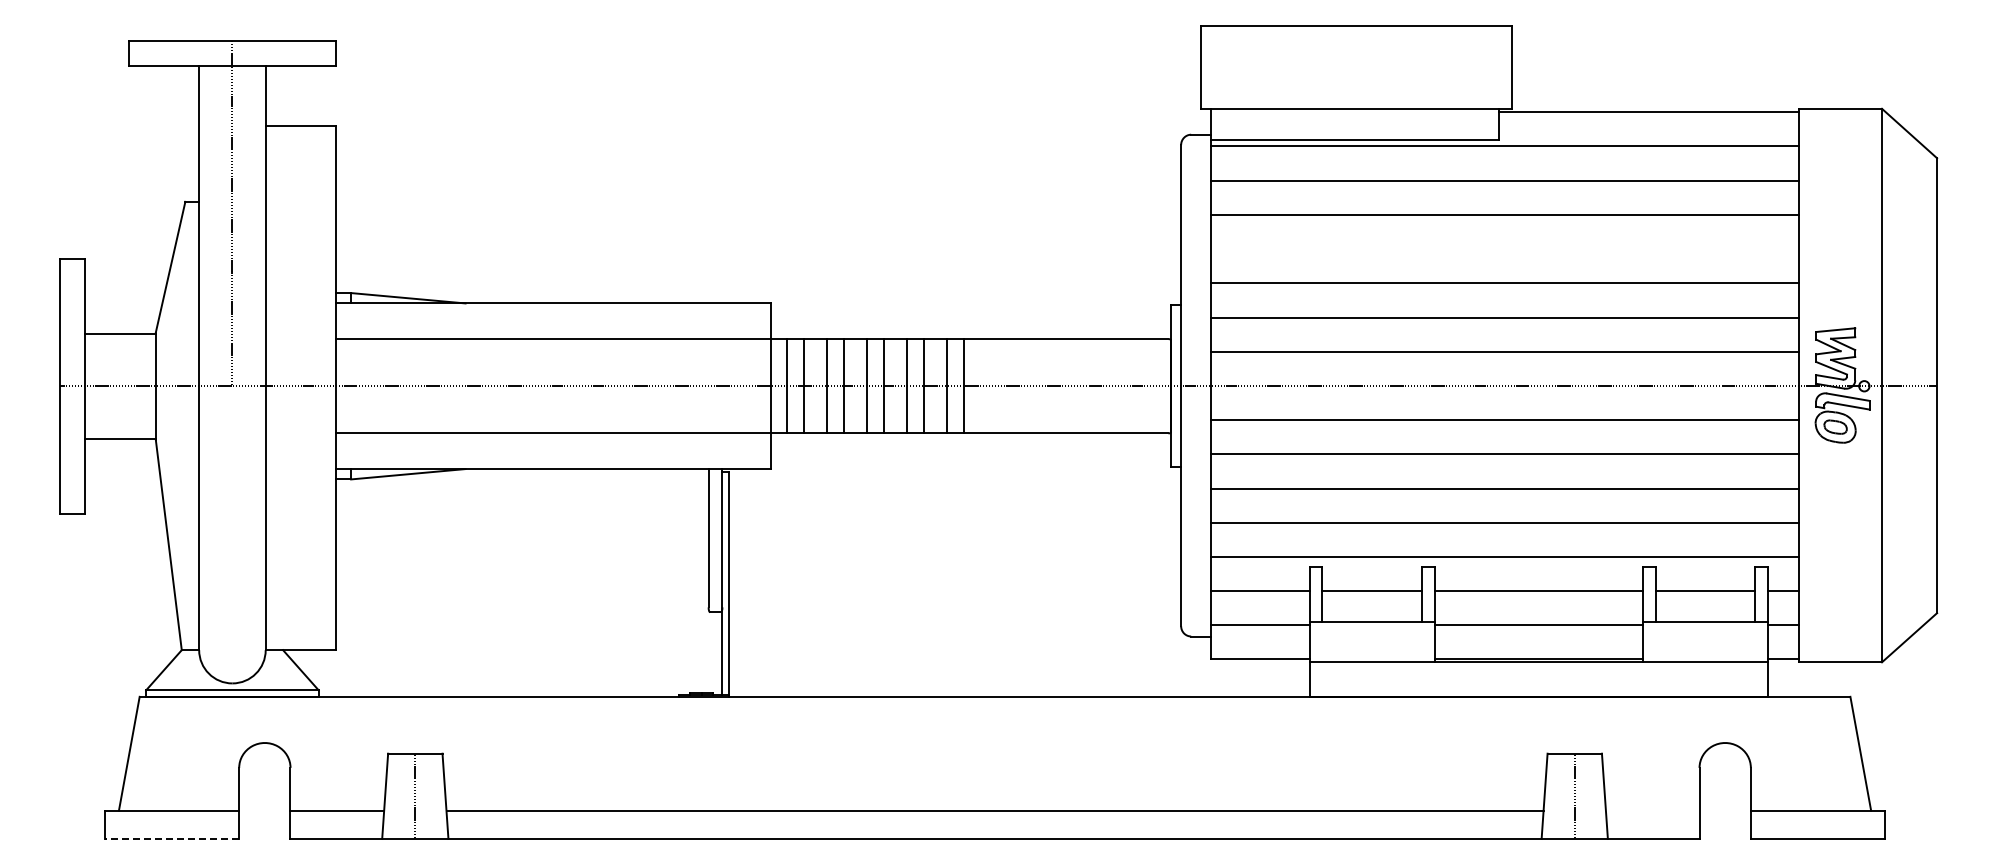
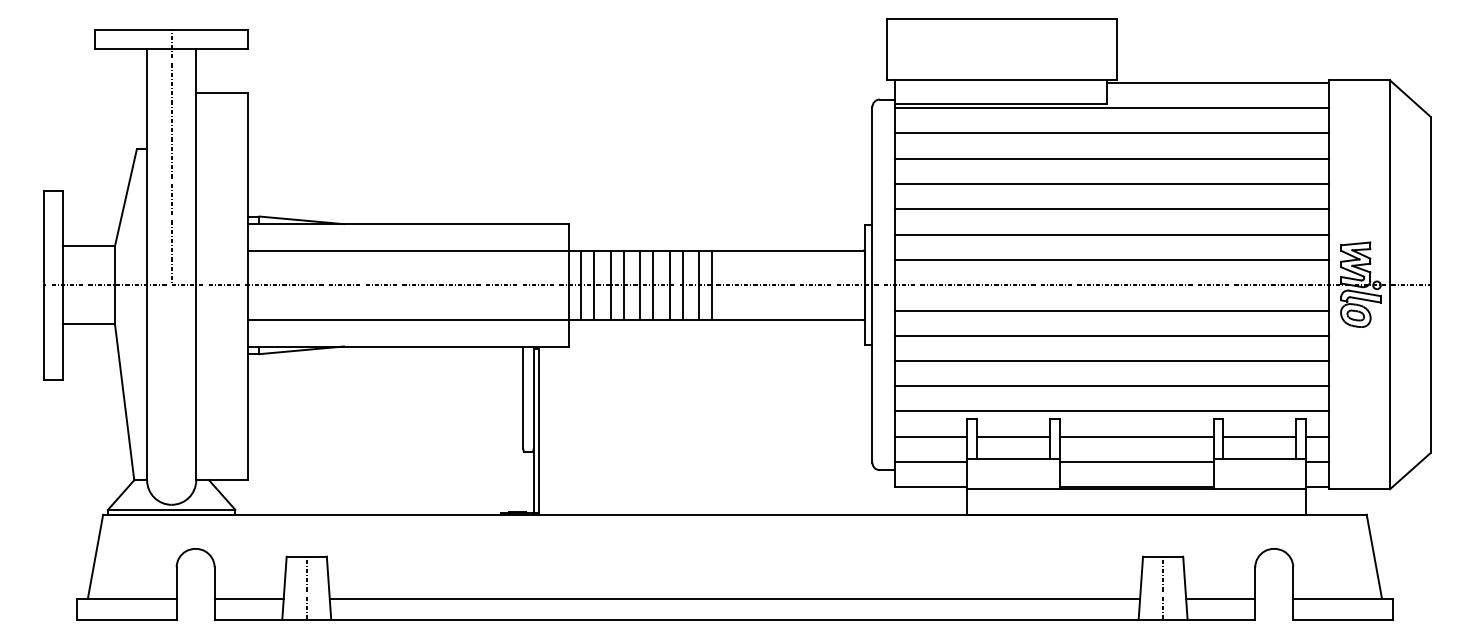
line: (1505, 249) -> (1111, 184), added
line: (1652, 810) -> (1220, 598), added
line: (171, 838) -> (126, 619), dashed -> solid

